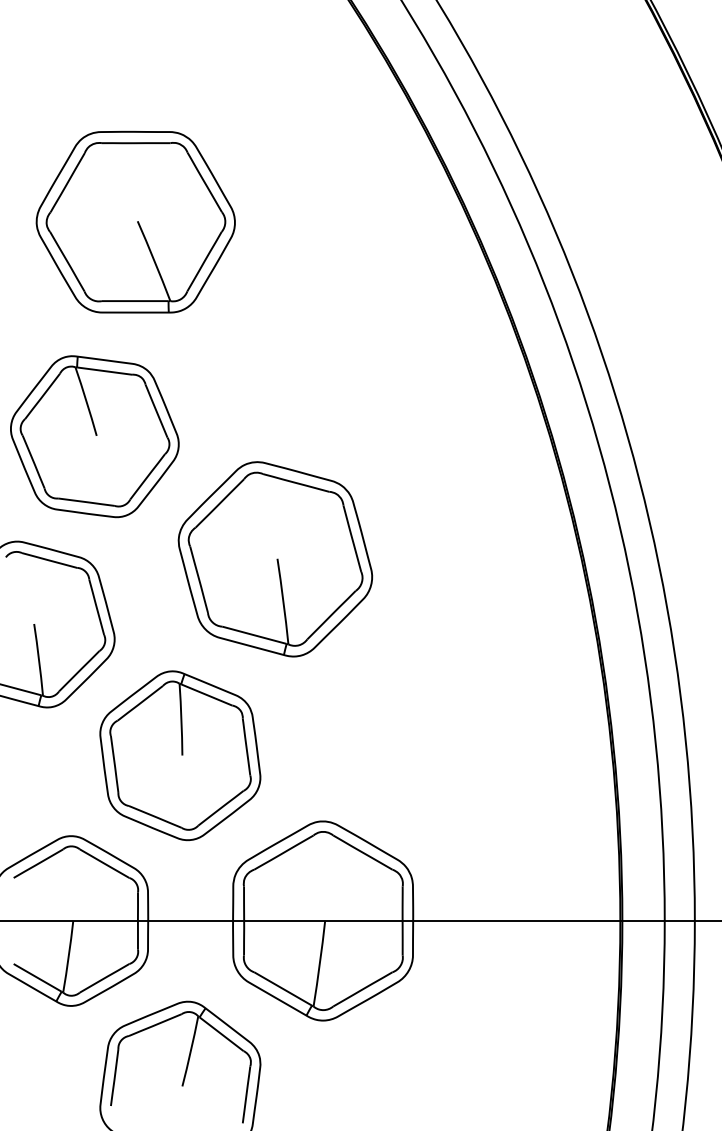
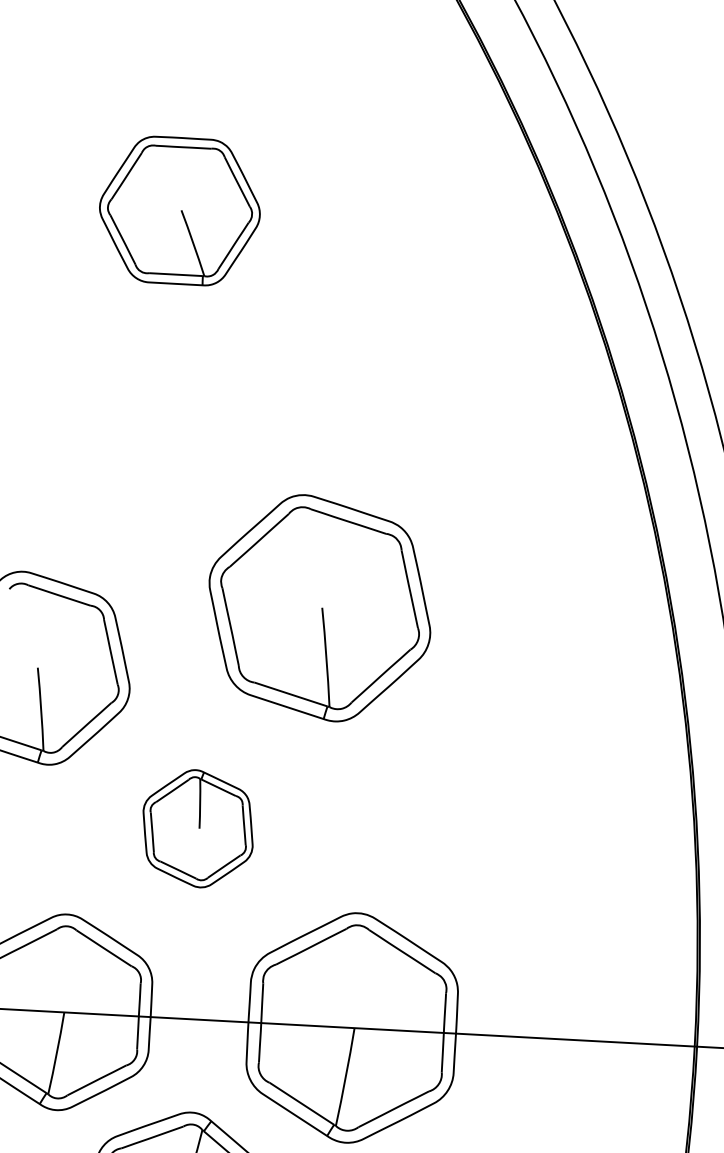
part: (135, 221) -> (179, 210), size x0.7
part: (94, 436) -> (119, 455), removed
part: (180, 755) -> (198, 828), size x0.6

